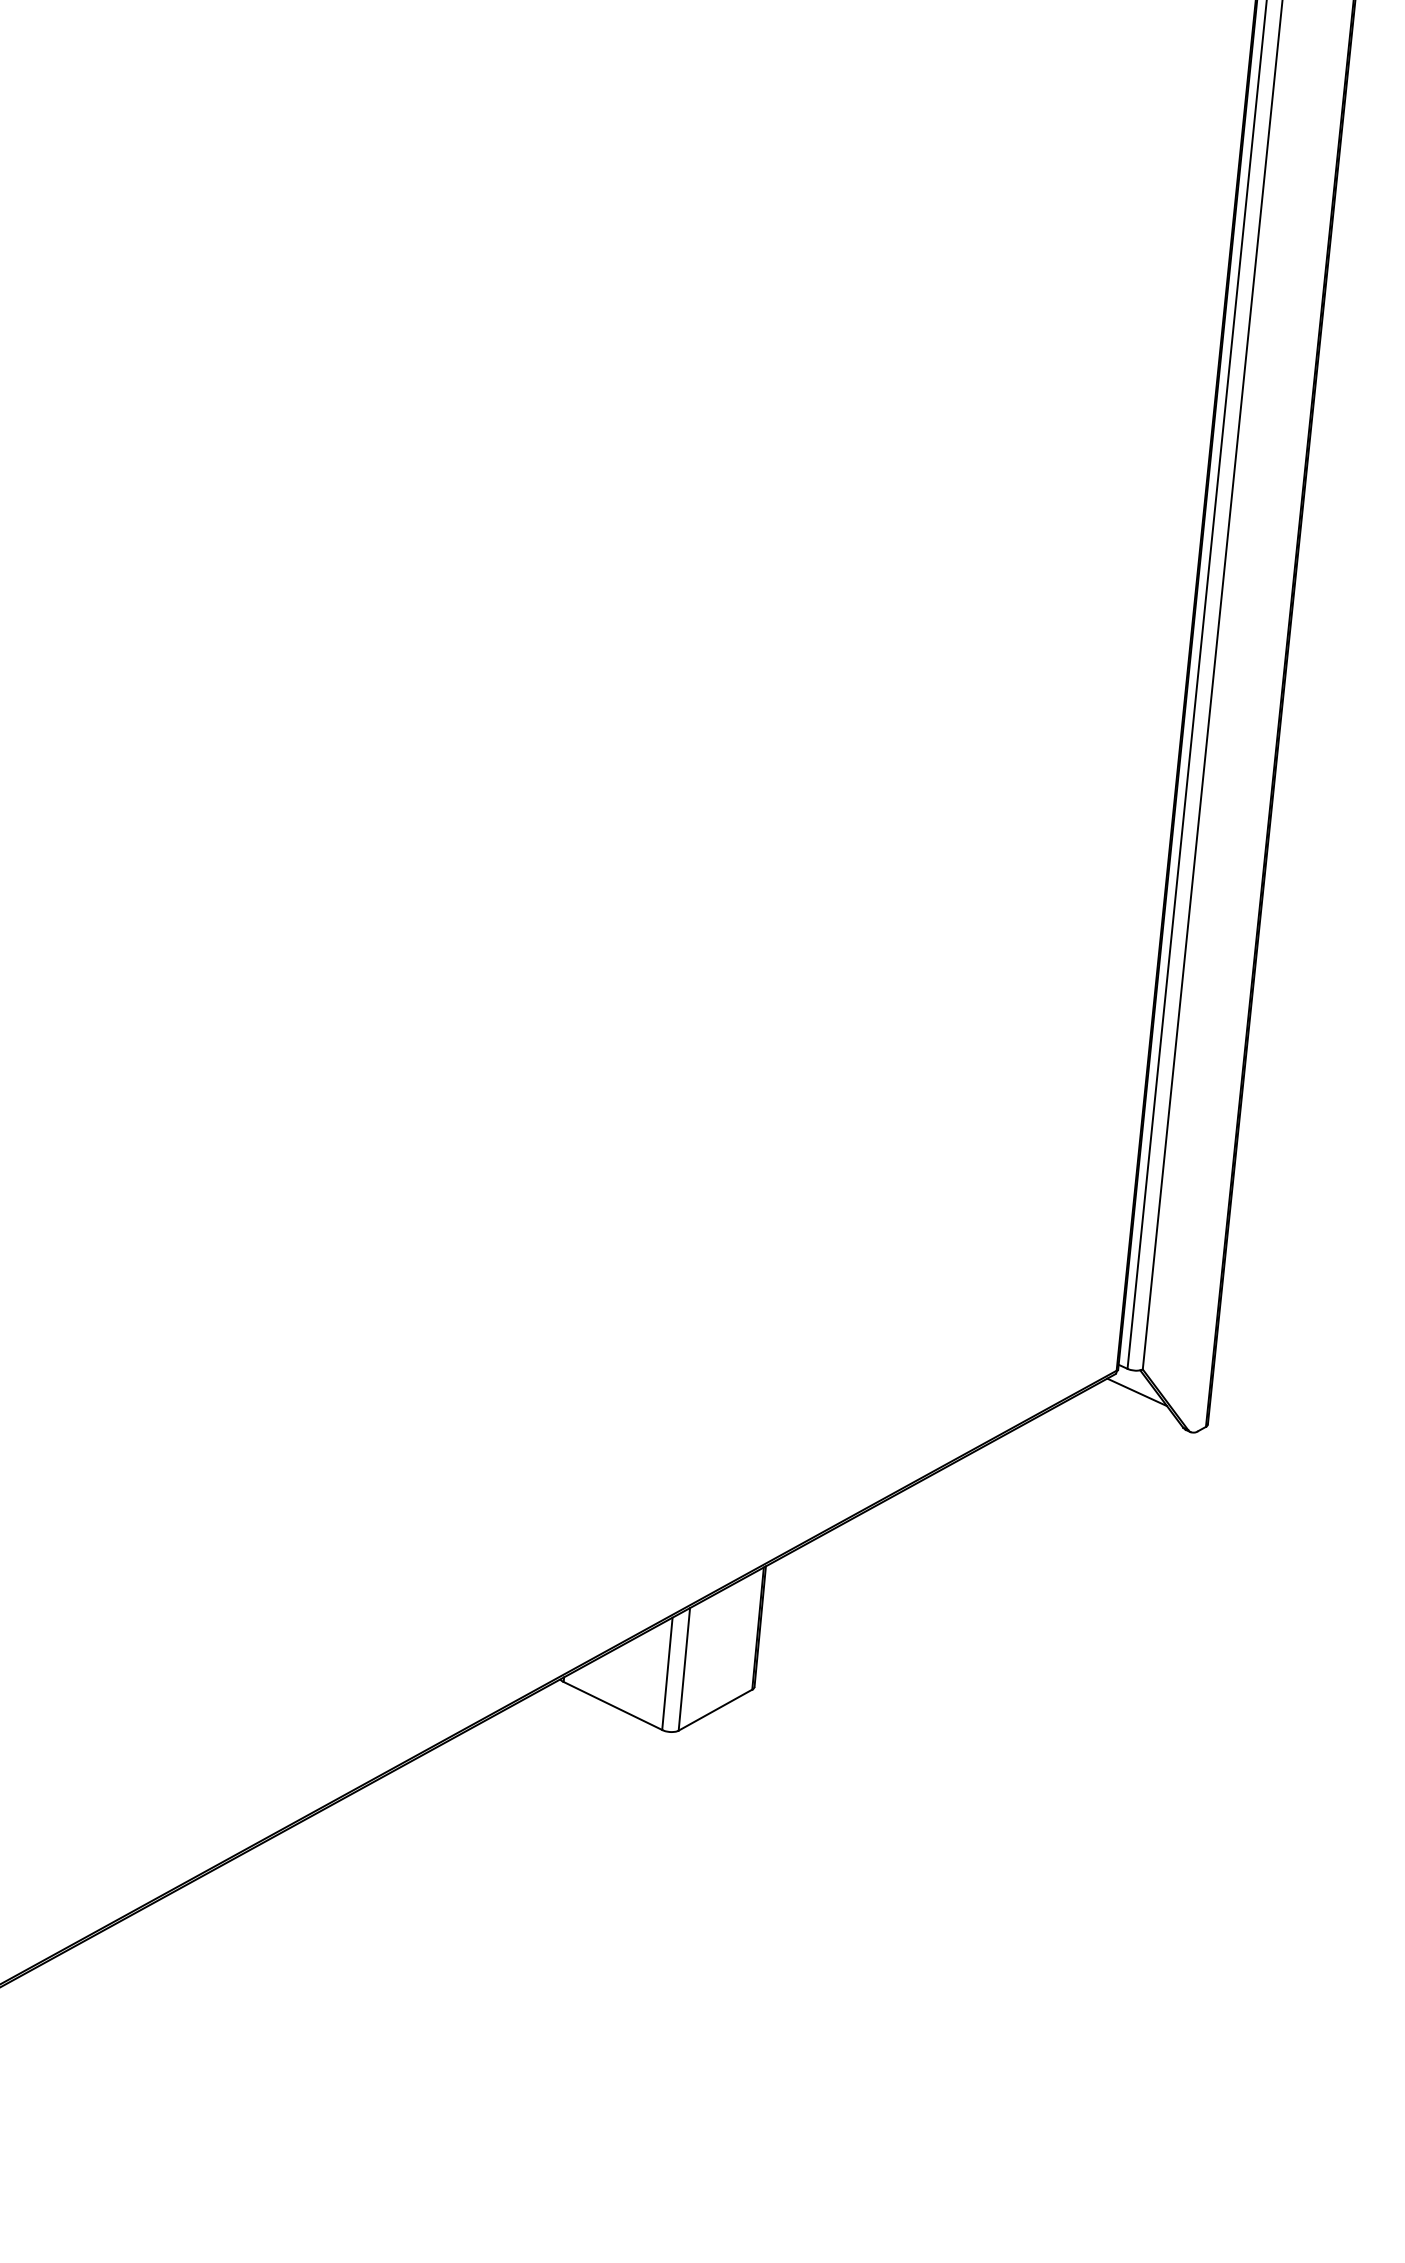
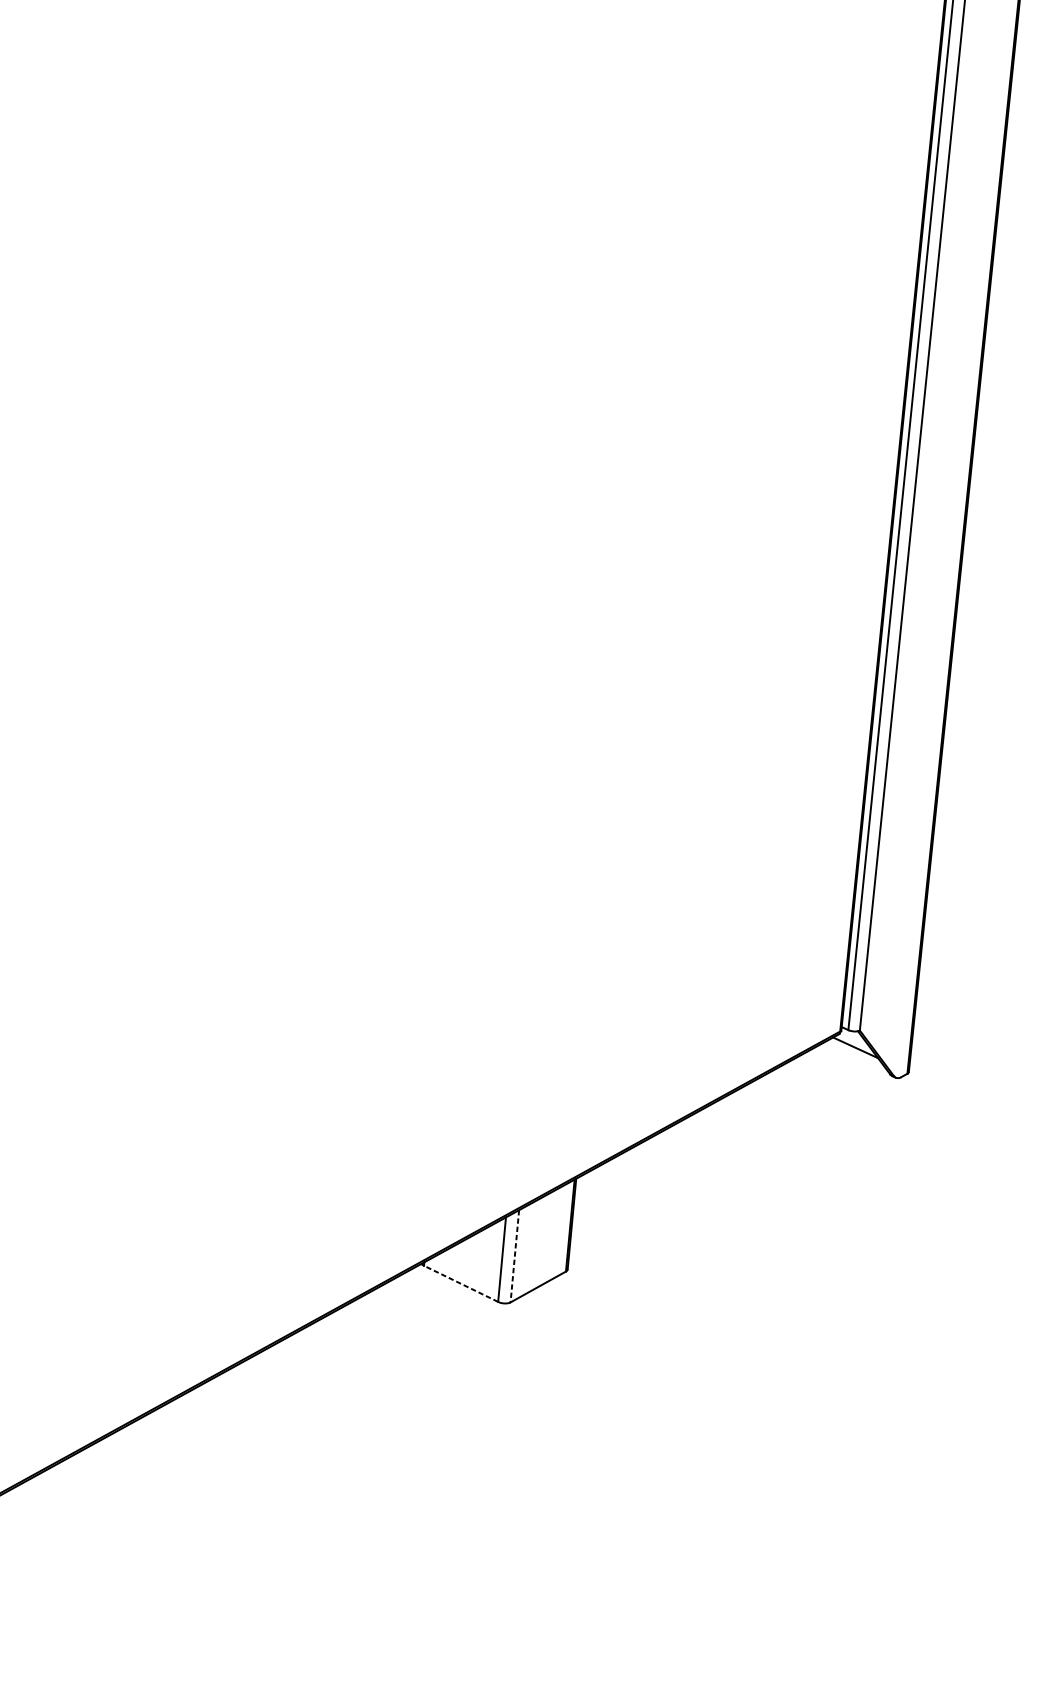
line: (684, 1669) -> (514, 1256), solid -> dashed
line: (612, 1705) -> (460, 1283), solid -> dashed

